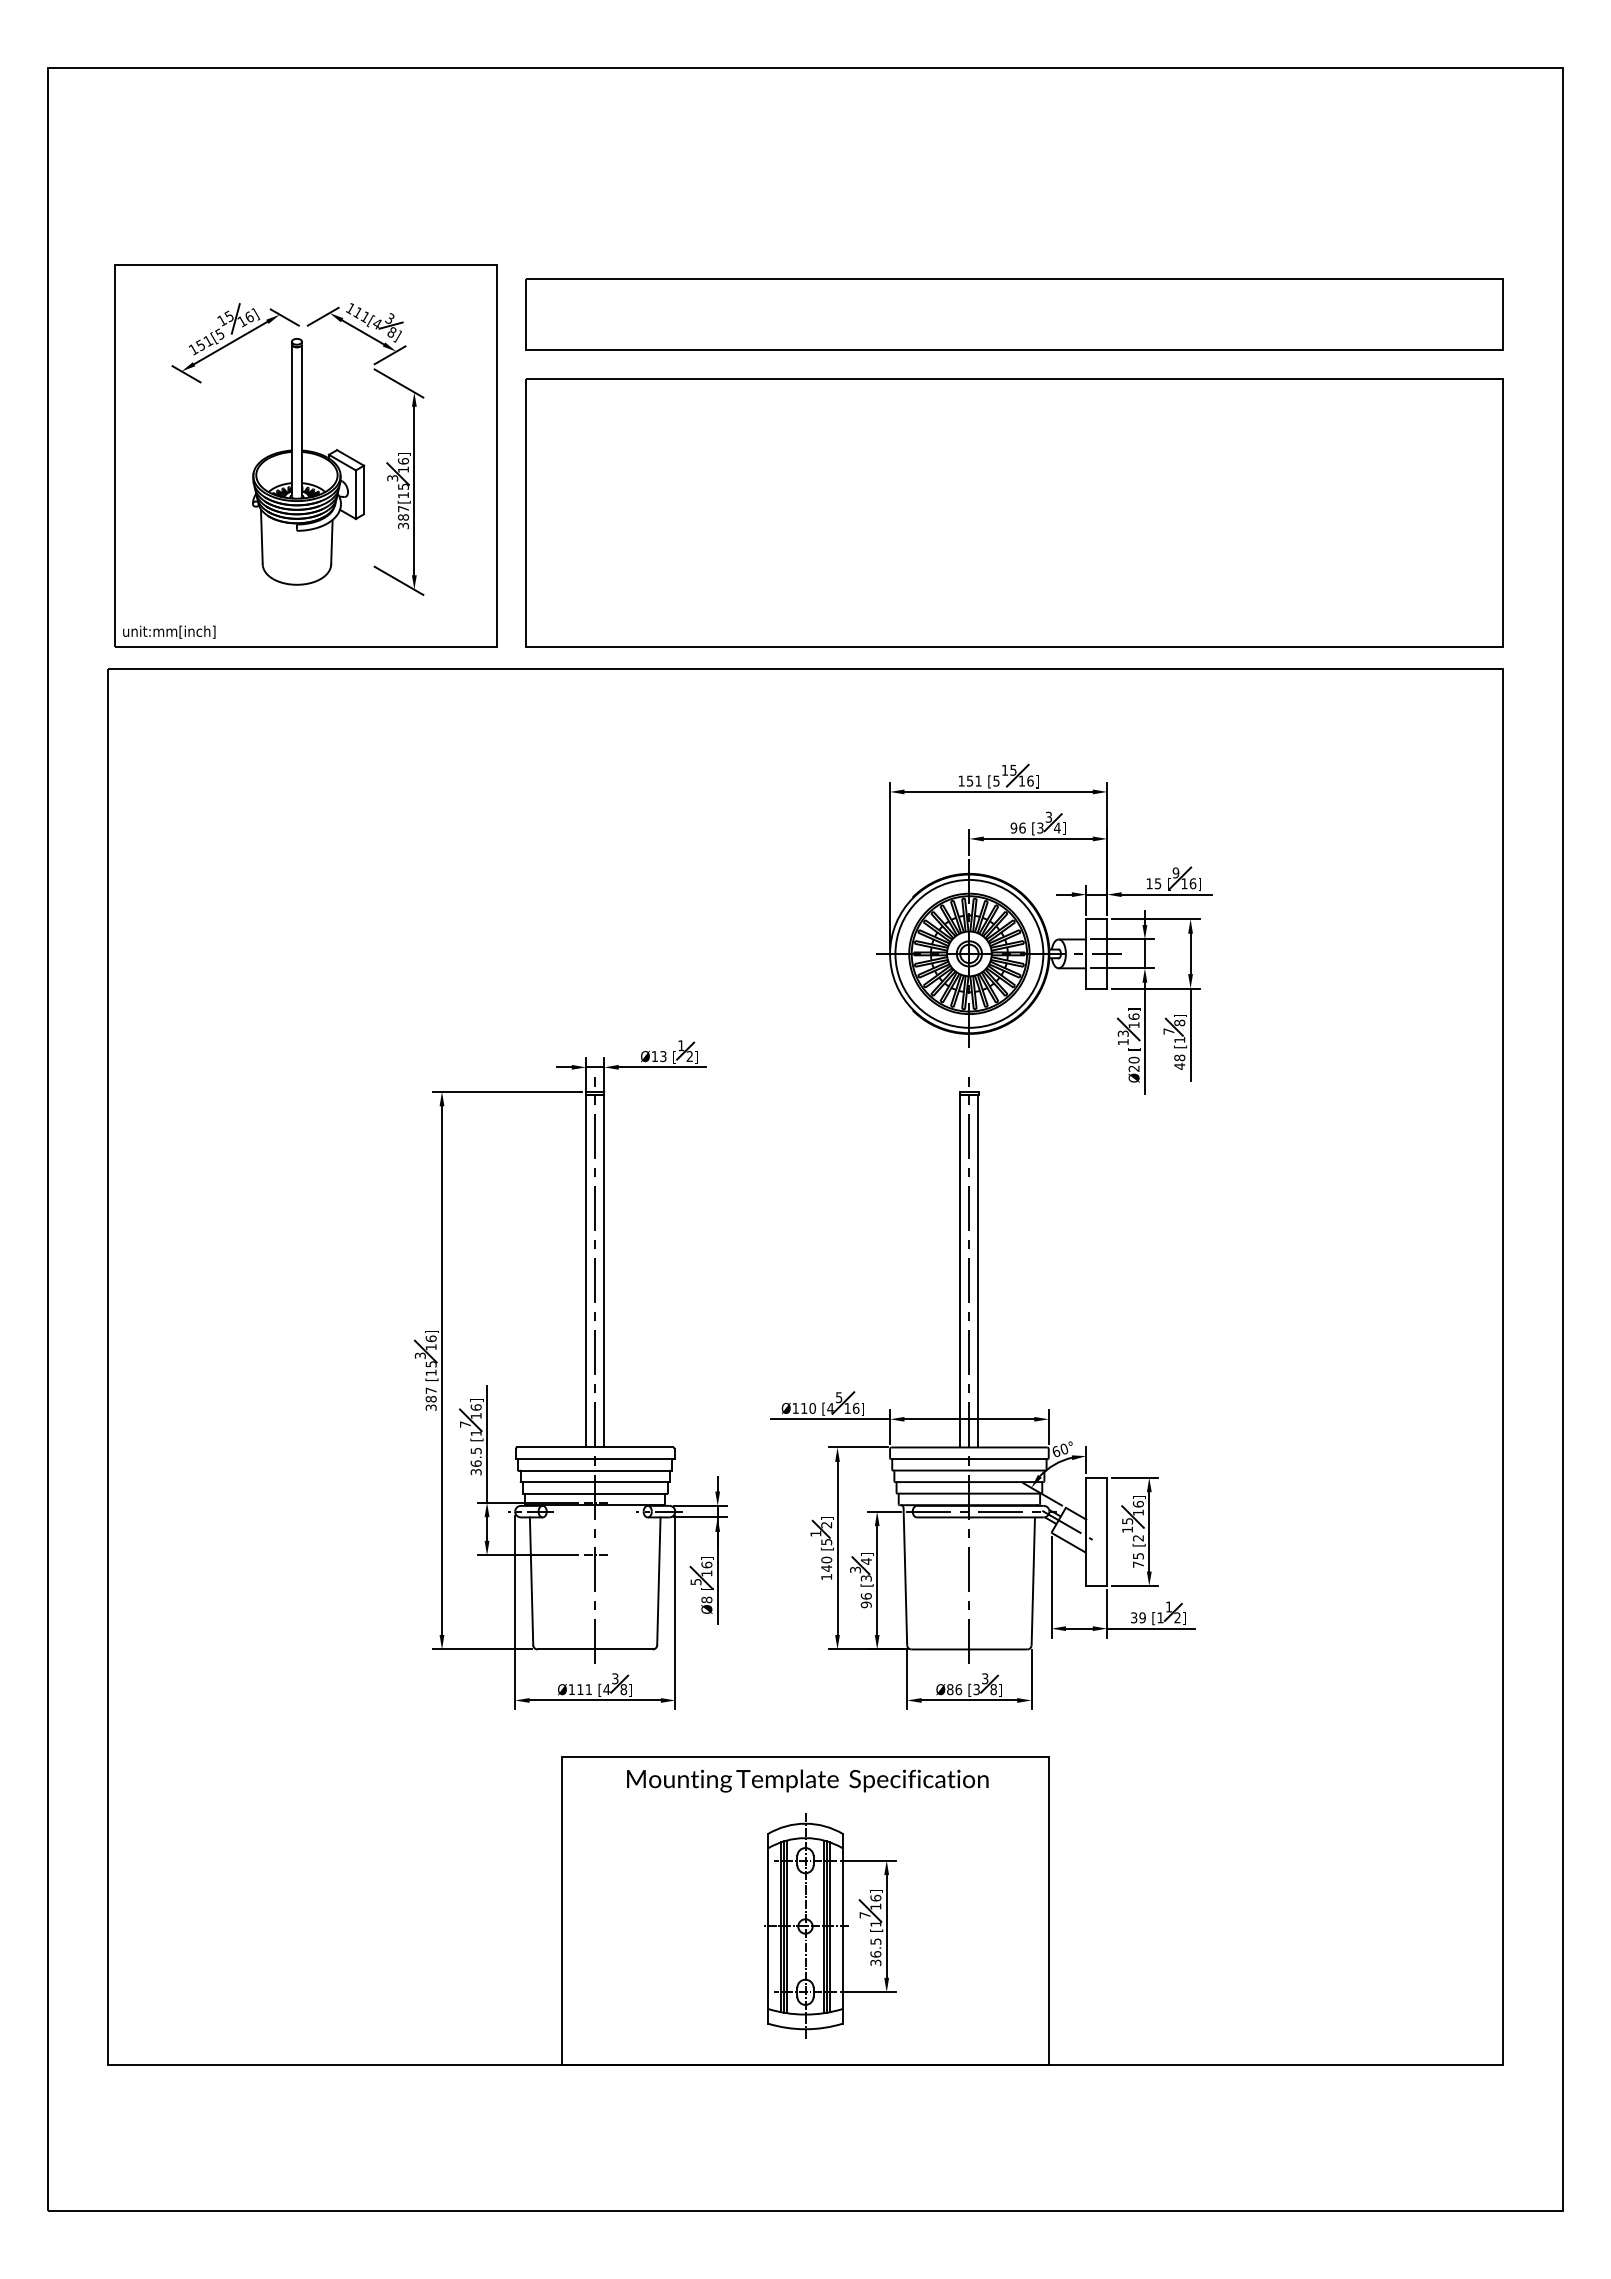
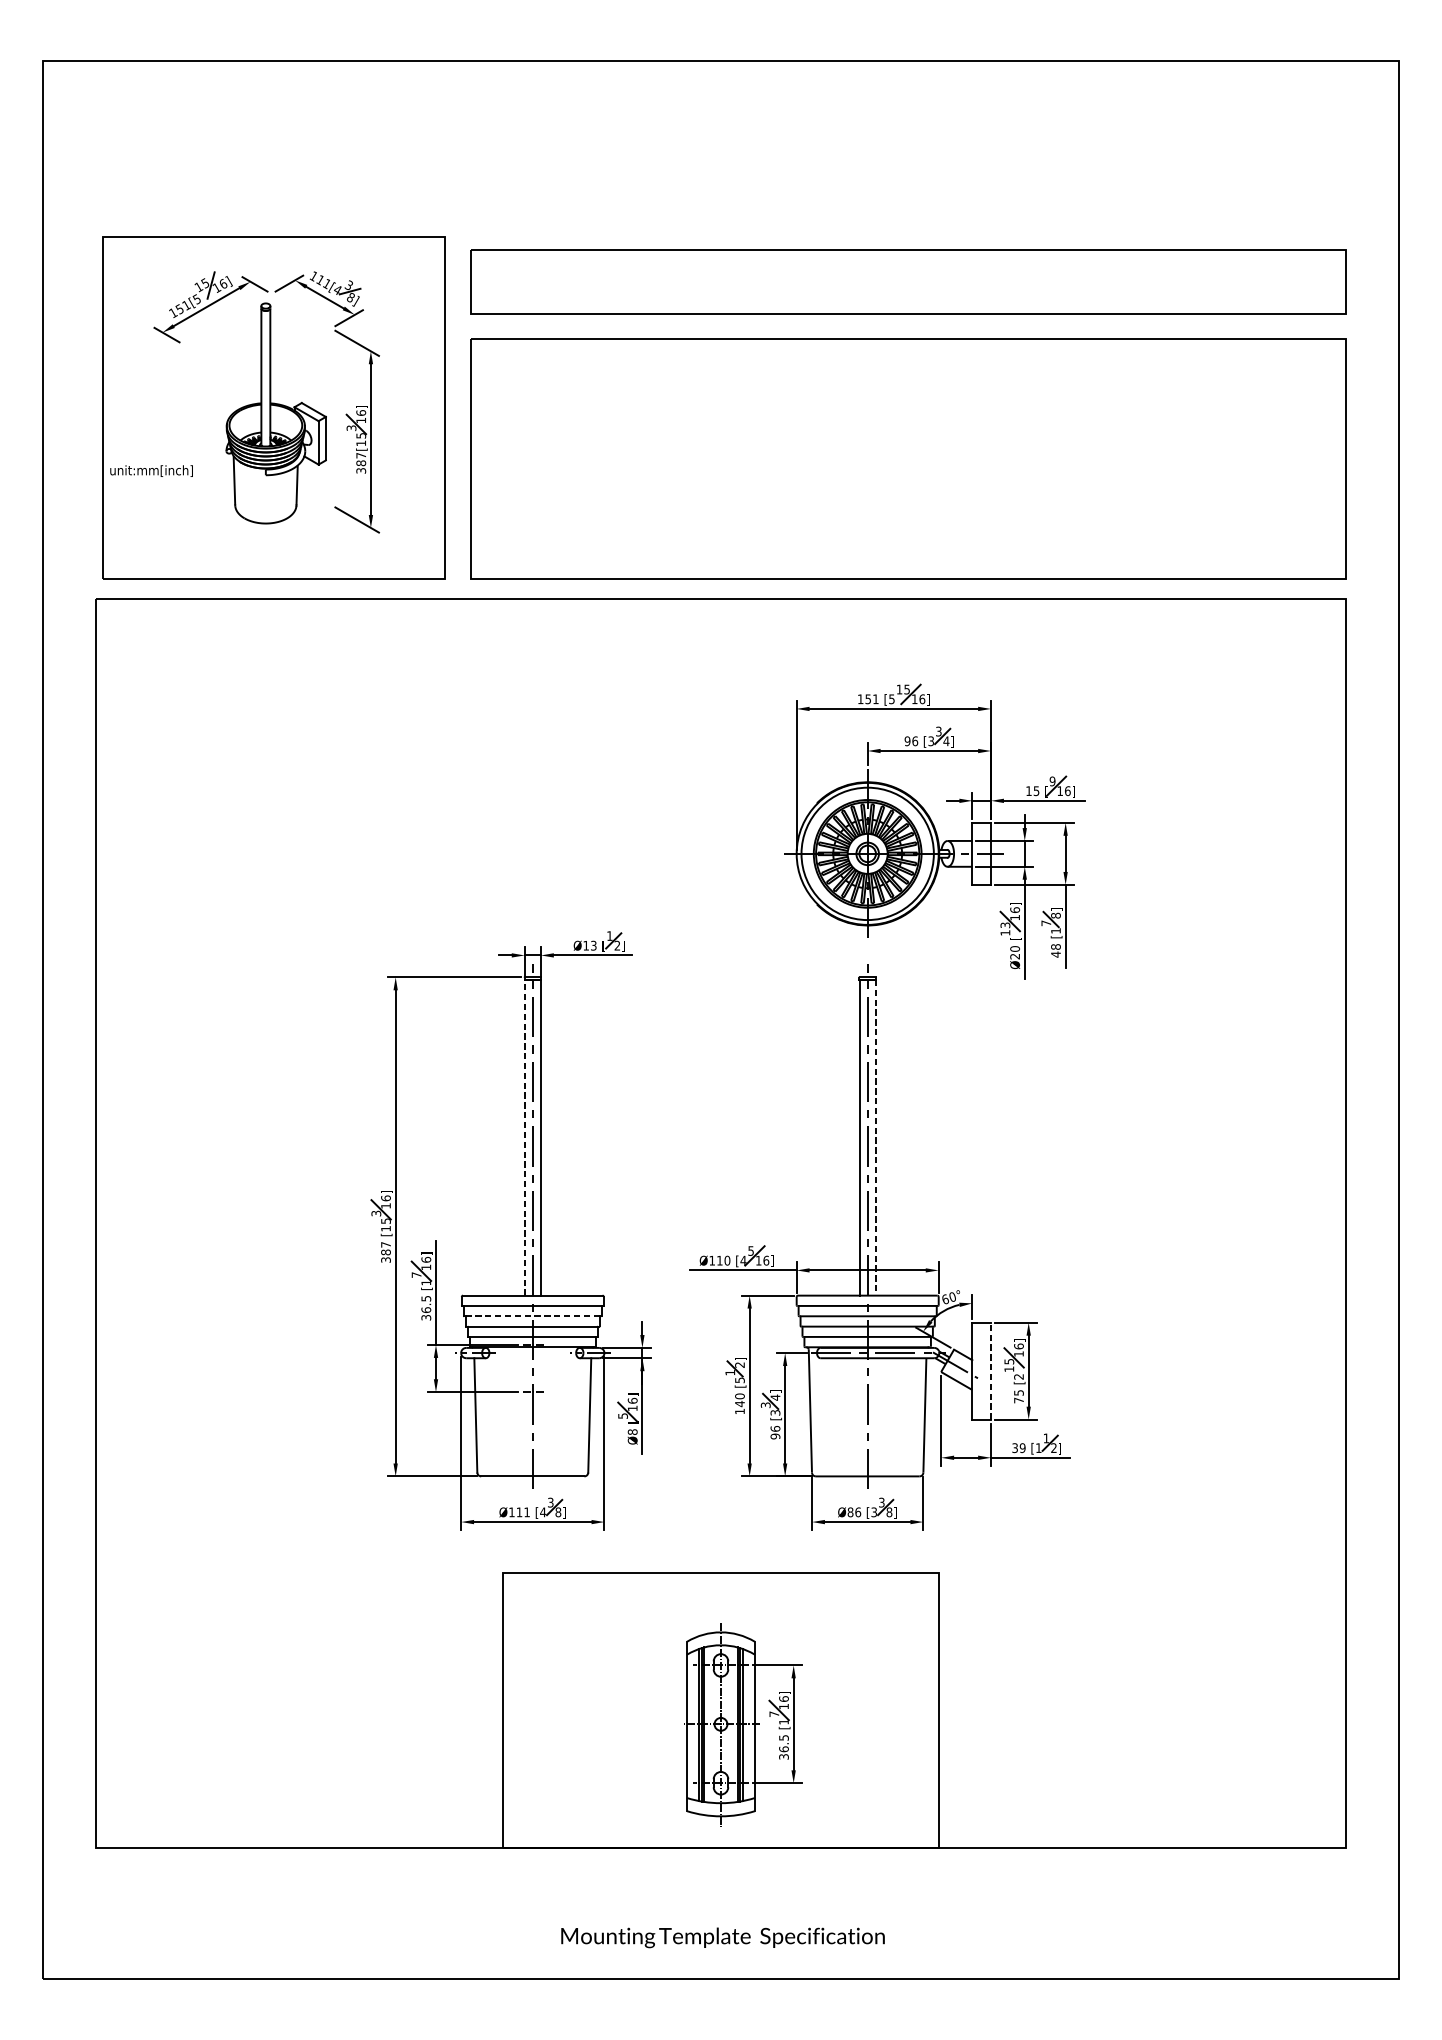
text: (169, 631) -> (151, 470), moved
line: (586, 1270) -> (524, 1137), solid -> dashed
line: (978, 1271) -> (875, 1138), solid -> dashed
line: (595, 1470) -> (533, 1316), solid -> dashed
line: (1107, 1531) -> (991, 1370), solid -> dashed
text: (807, 1780) -> (722, 1937), moved

